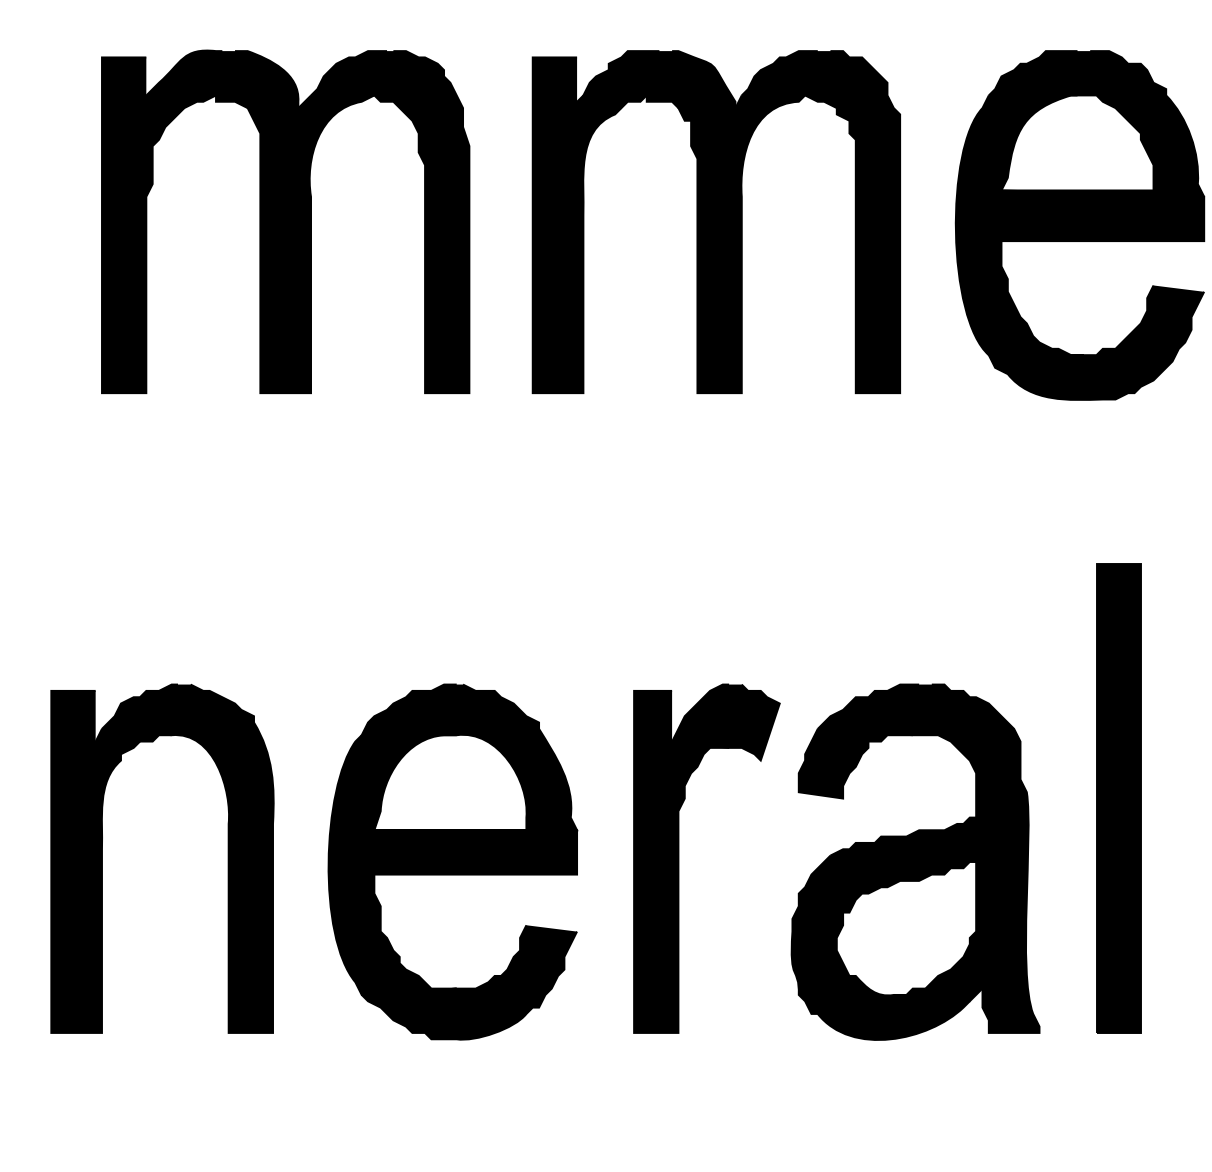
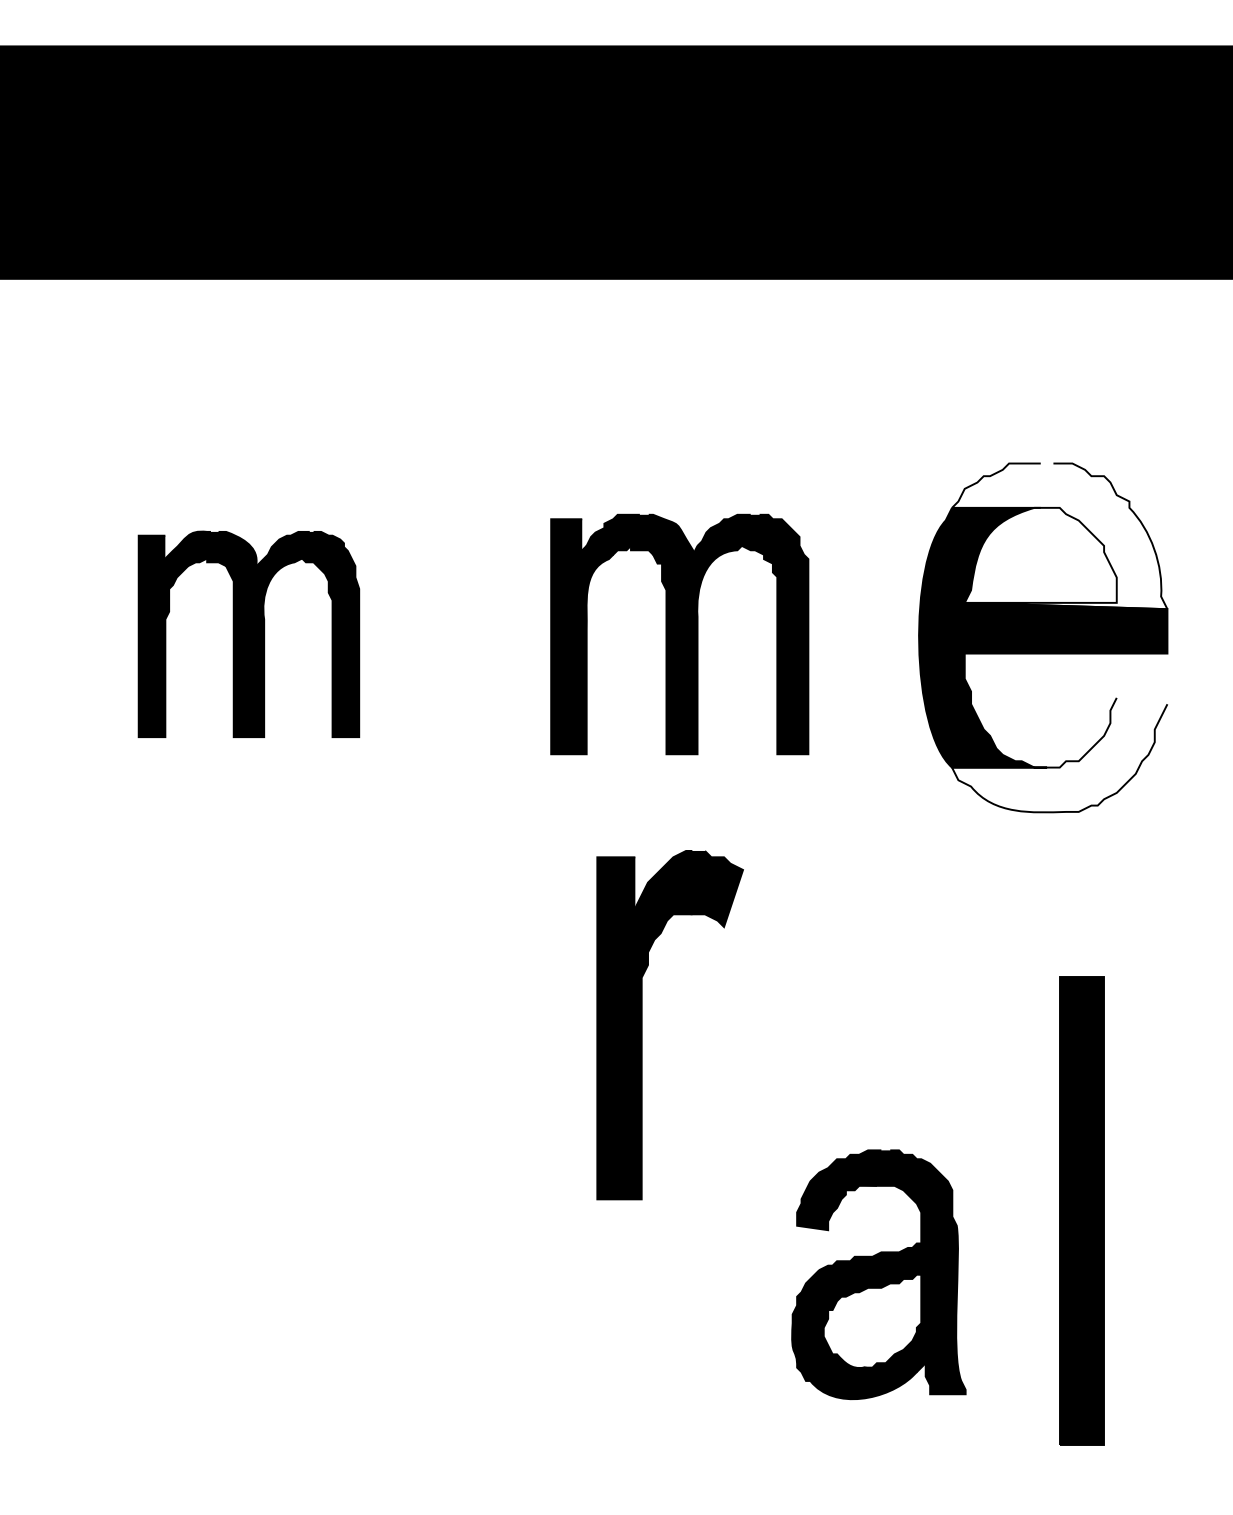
fill: (1096, 124) -> (1059, 536), removed
part: (285, 222) -> (248, 634), size x0.6
part: (716, 222) -> (679, 634), size x0.7
fill: (1096, 342) -> (1059, 754), removed
part: (103, 859) -> (66, 1271), removed
part: (679, 859) -> (642, 1025), moved
part: (452, 862) -> (415, 1274), removed
part: (915, 862) -> (878, 1274), size x0.7

